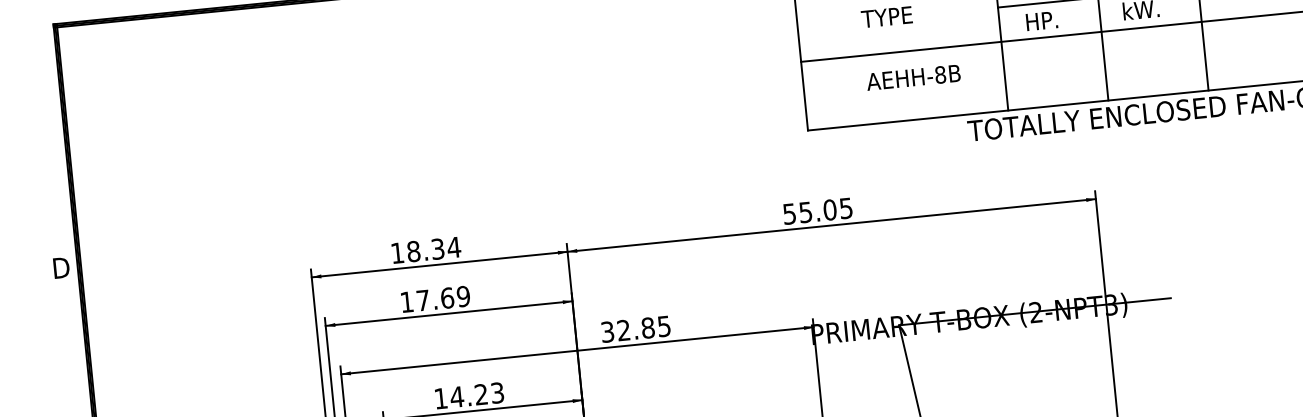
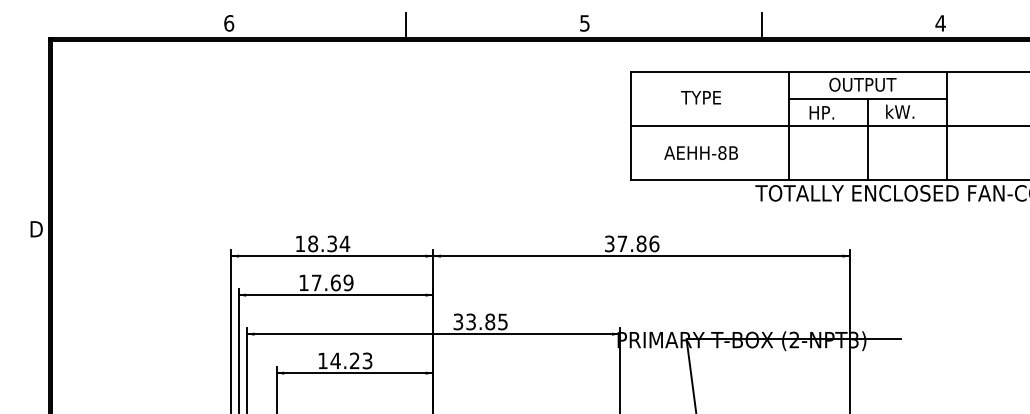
text: (912, 77) -> (700, 152), moved
text: (818, 210) -> (632, 243), 55.05 -> 37.86
text: (623, 331) -> (470, 322), 32.85 -> 33.85

